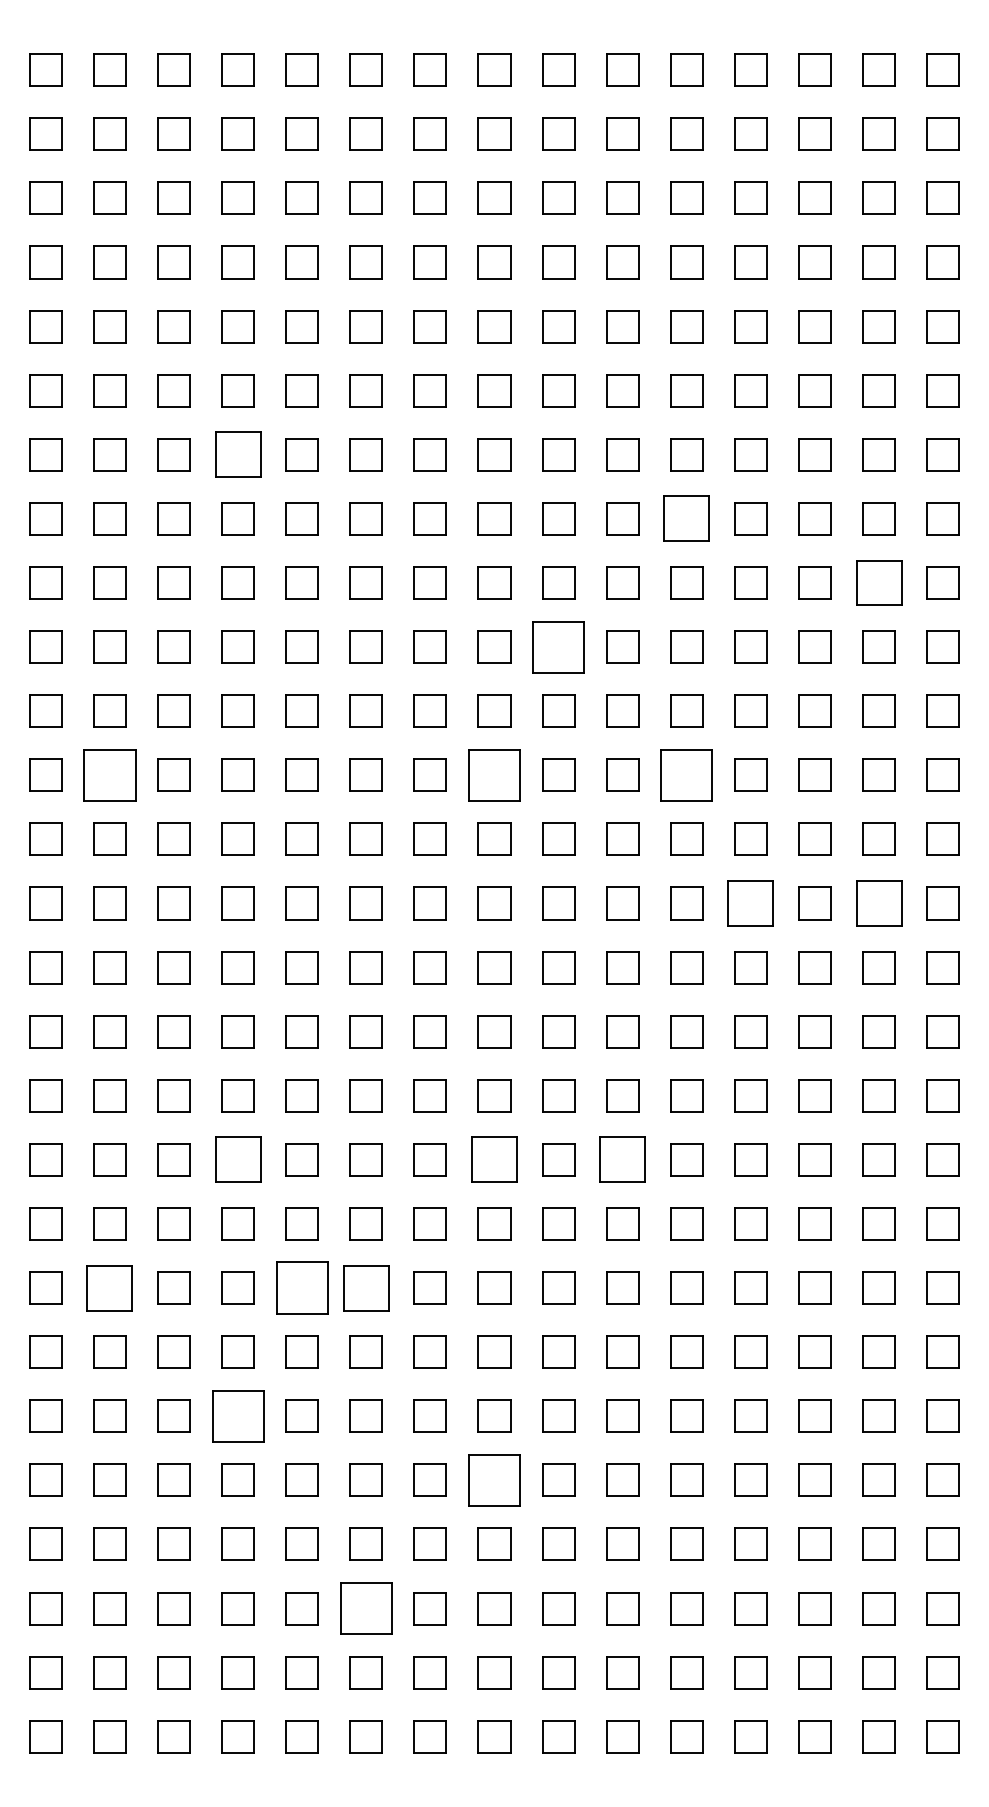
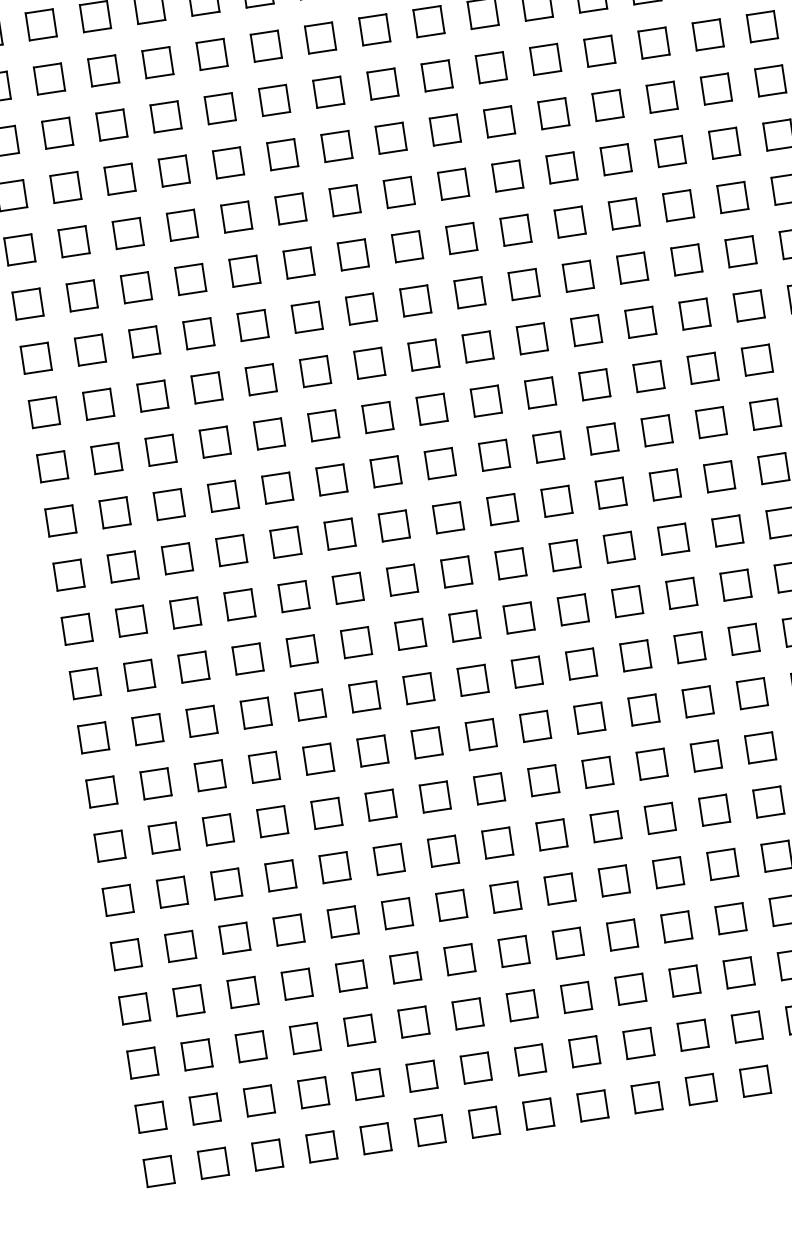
part: (237, 454) -> (157, 62), size x0.71
part: (686, 518) -> (545, 59), size x0.71
part: (878, 582) -> (715, 88), size x0.71
part: (558, 646) -> (453, 183), size x0.62
part: (109, 774) -> (90, 349), size x0.62
part: (494, 774) -> (415, 300), size x0.62
part: (686, 774) -> (578, 275), size x0.62
part: (750, 903) -> (648, 376), size x0.71
part: (878, 903) -> (756, 360), size x0.71
part: (237, 1159) -> (247, 658), size x0.71
part: (494, 1159) -> (464, 625), size x0.71
part: (622, 1159) -> (573, 609), size x0.71
part: (109, 1287) -> (155, 783), size x0.71
part: (301, 1287) -> (318, 758), size x0.62
part: (365, 1287) -> (372, 750), size x0.71
part: (237, 1415) -> (280, 875), size x0.62
part: (494, 1479) -> (505, 896), size x0.62
part: (365, 1608) -> (413, 1022), size x0.62

